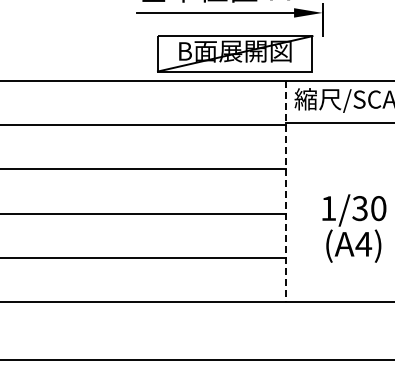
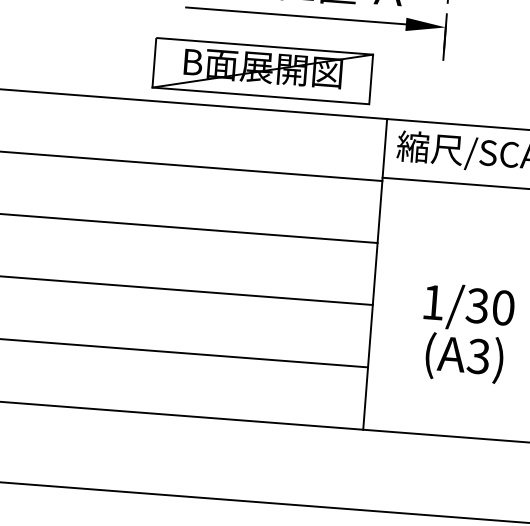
part: (235, 53) -> (263, 70), moved
line: (285, 191) -> (374, 273), dashed -> solid
text: (363, 243) -> (478, 355), (A4) -> (A3)

